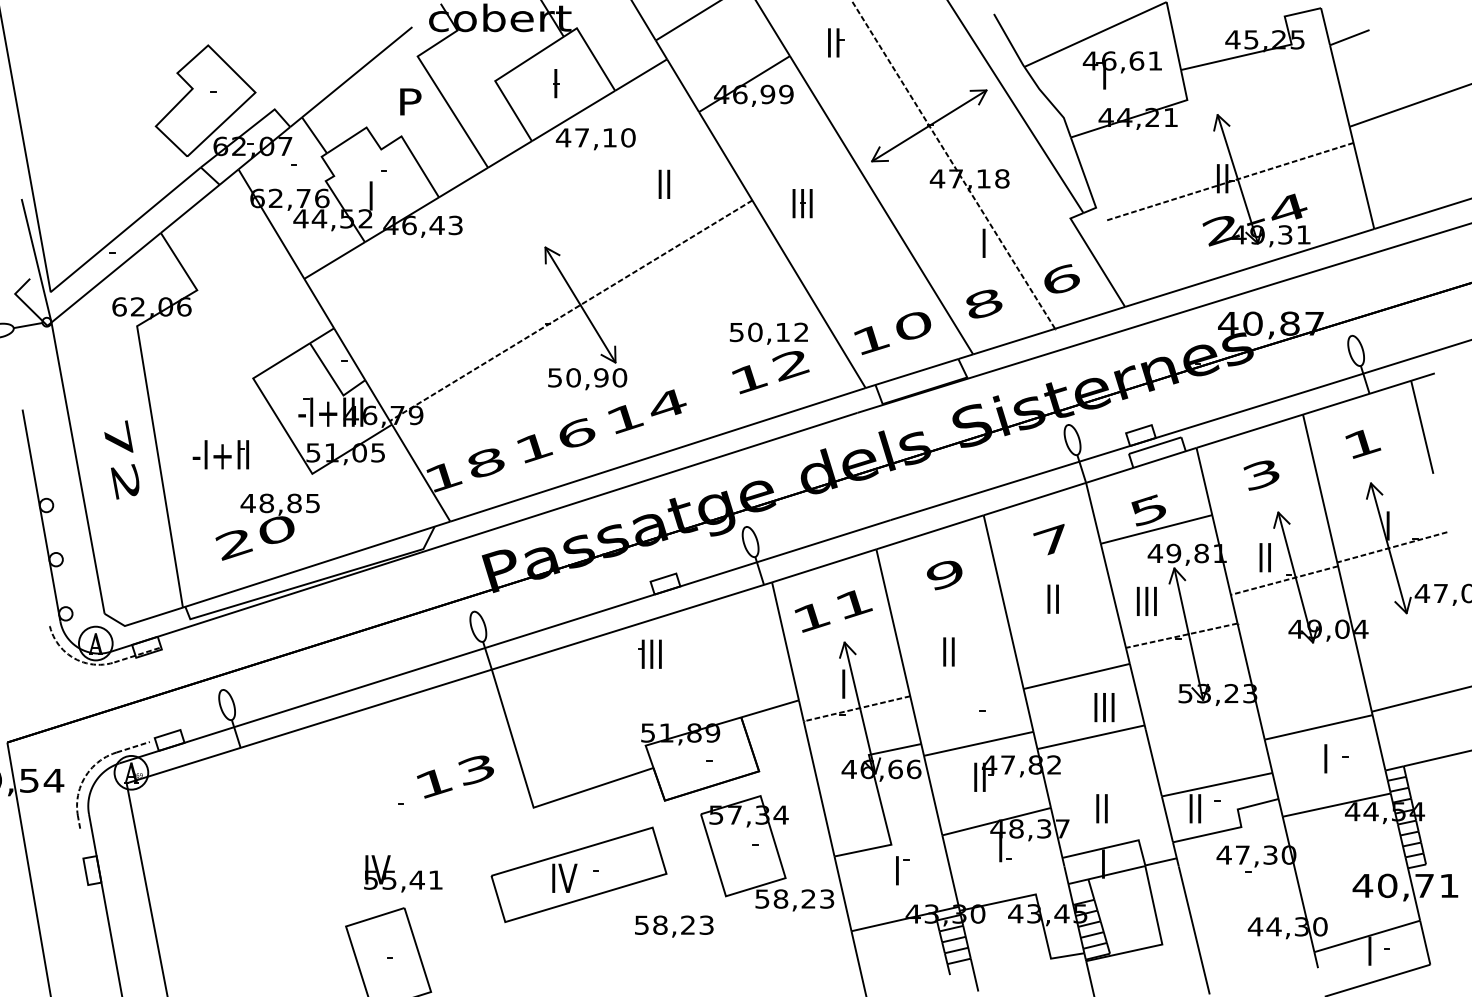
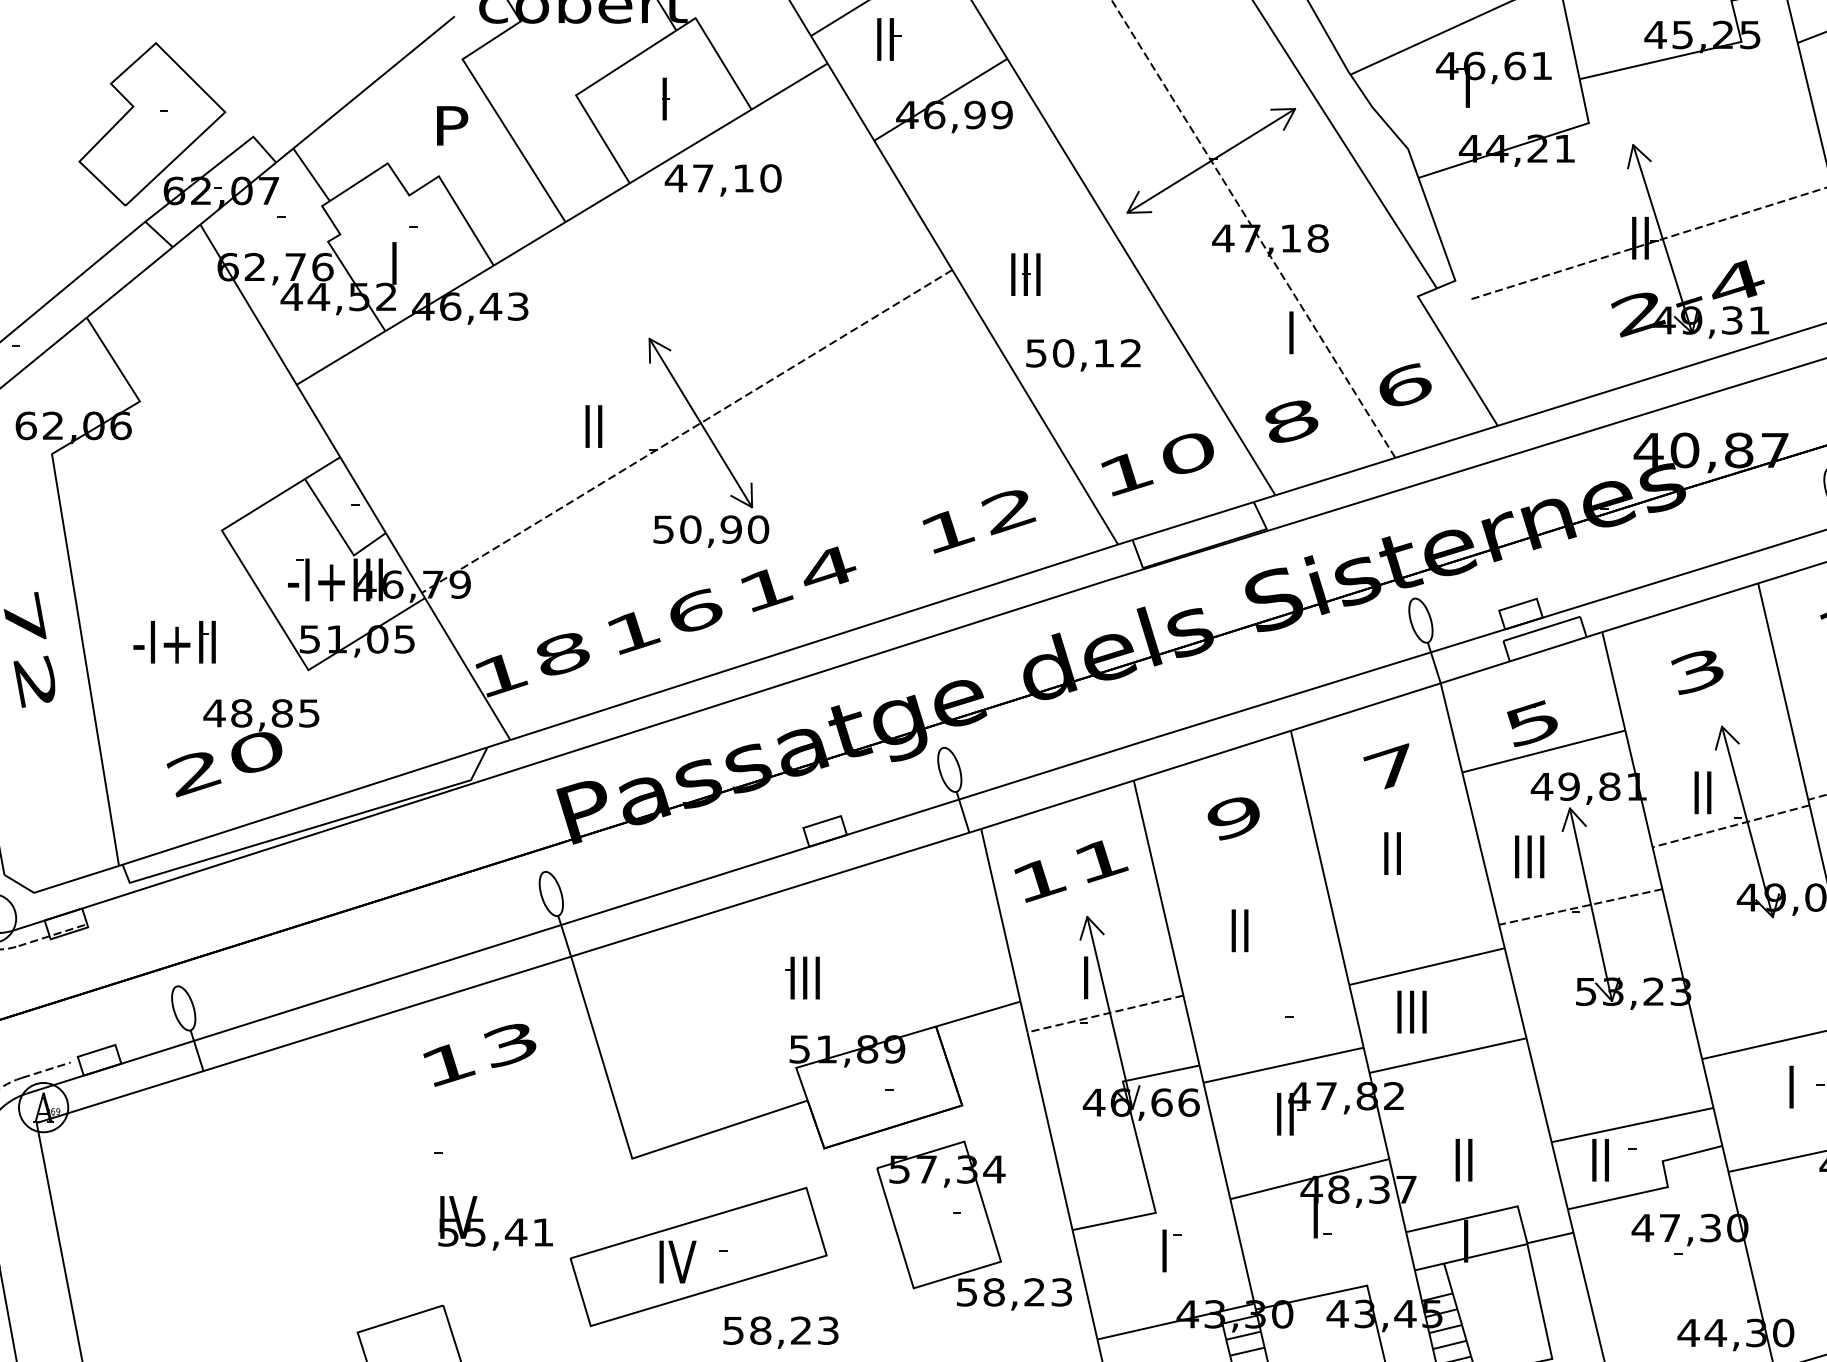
part: (836, 42) -> (889, 38), moved
text: (664, 183) -> (593, 425), moved
text: (768, 333) -> (1082, 354), moved
part: (649, 653) -> (801, 976), moved
text: (1104, 707) -> (1412, 1012), moved
text: (455, 776) -> (479, 1054), moved
text: (403, 873) -> (495, 1222), moved
text: (674, 926) -> (781, 1332), moved

